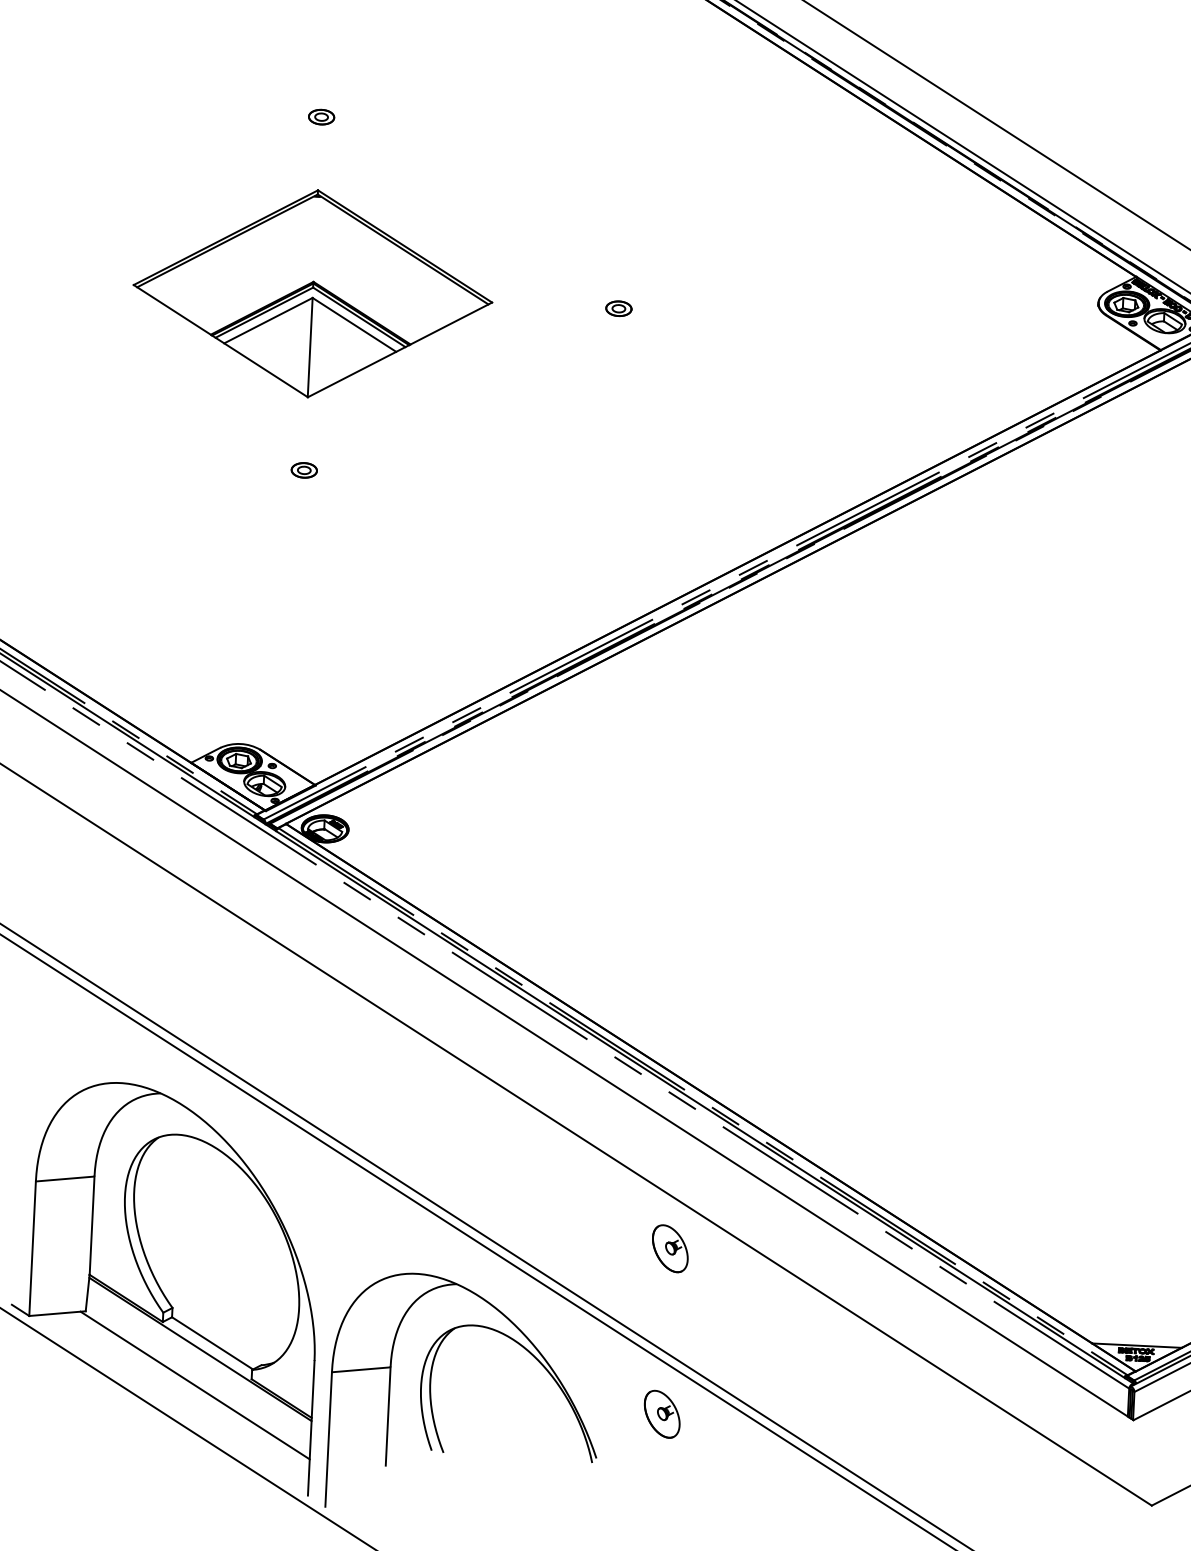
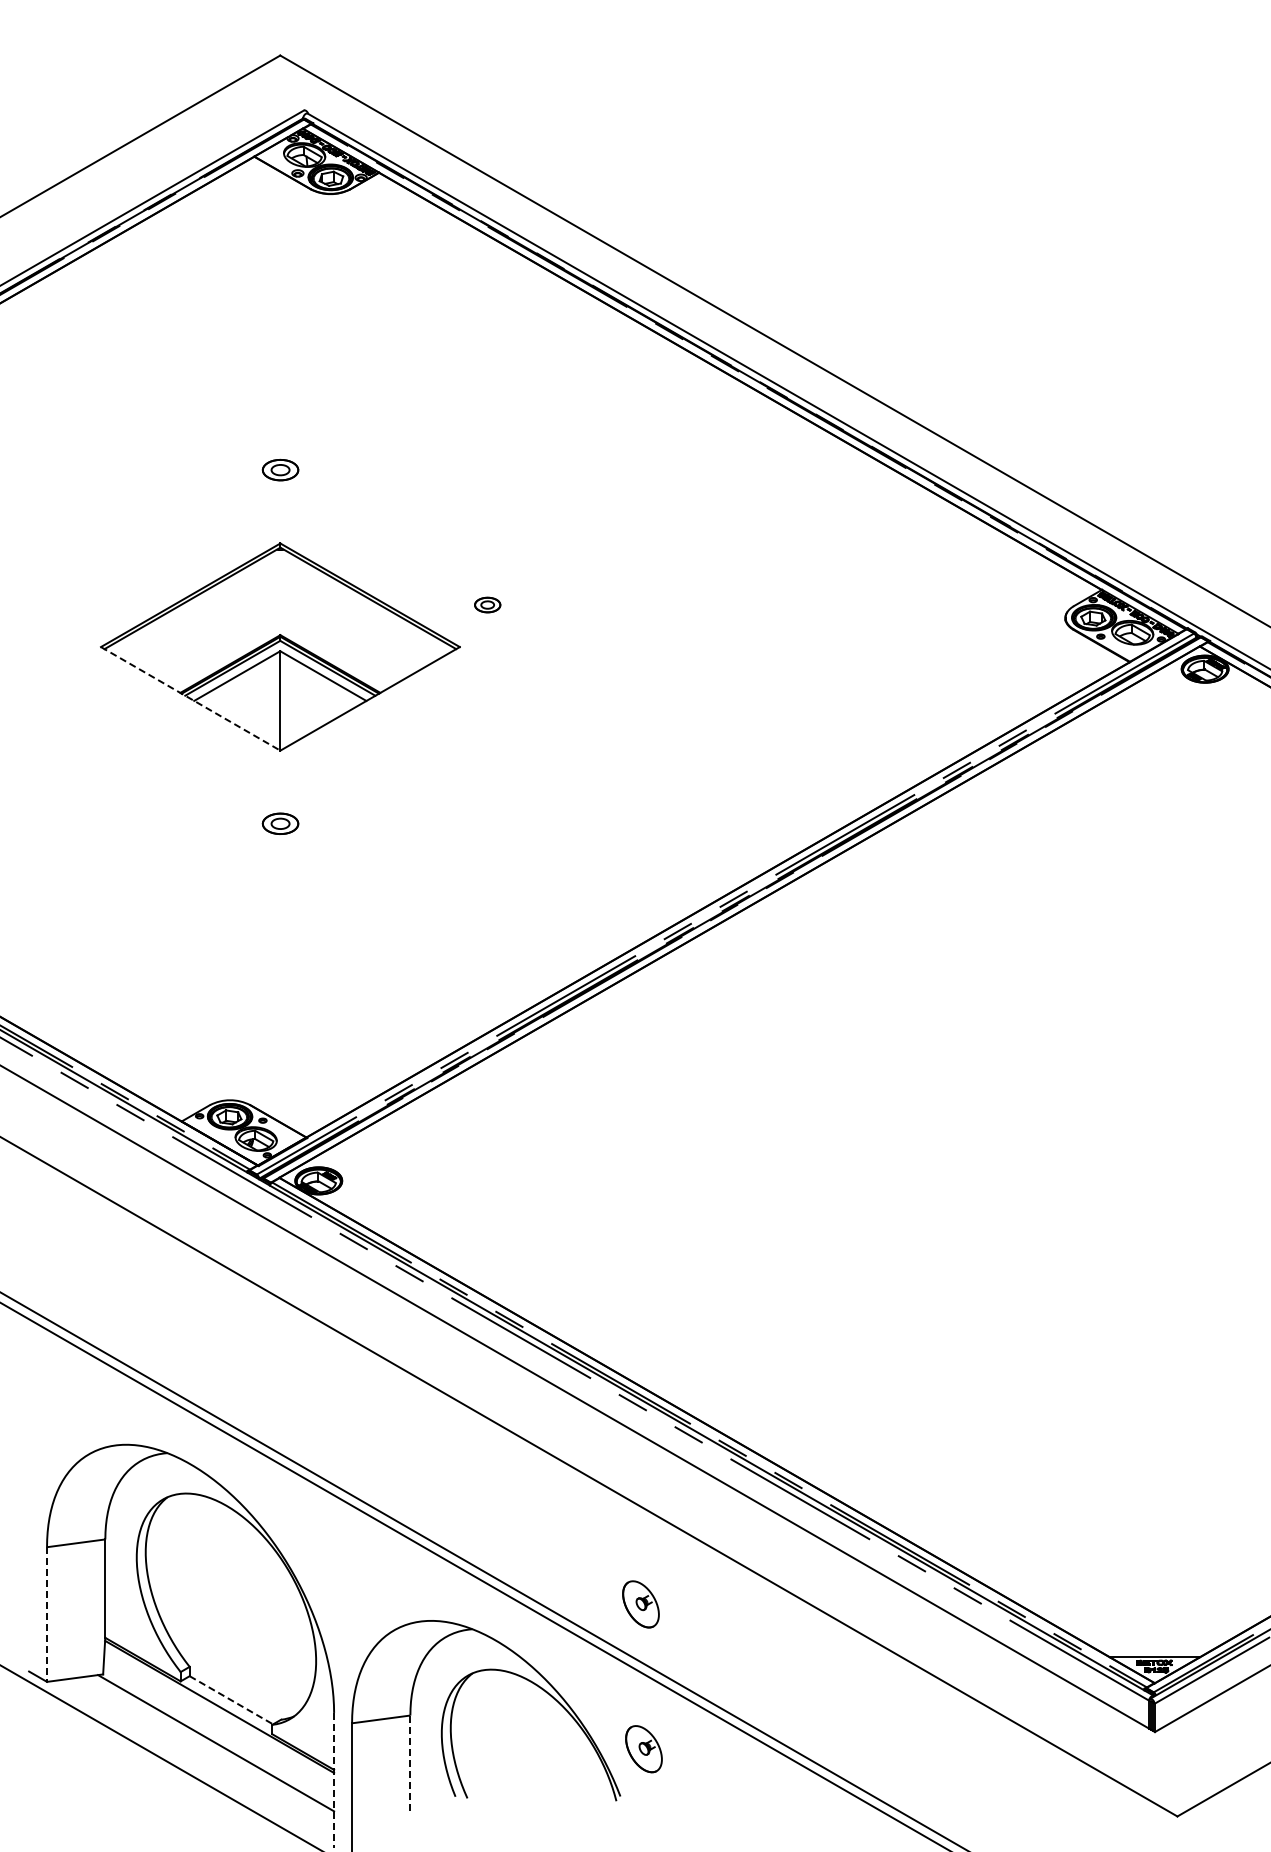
part: (320, 117) -> (279, 470), size x1.4
part: (618, 308) -> (487, 604), moved
line: (220, 340) -> (190, 698), solid -> dashed
part: (303, 469) -> (279, 823), size x1.4
part: (669, 1248) -> (640, 1604), moved
line: (33, 1249) -> (47, 1615), solid -> dashed
line: (212, 1343) -> (231, 1700), solid -> dashed
part: (661, 1414) -> (643, 1749), moved
line: (388, 1417) -> (410, 1765), solid -> dashed
line: (311, 1428) -> (334, 1780), solid -> dashed

